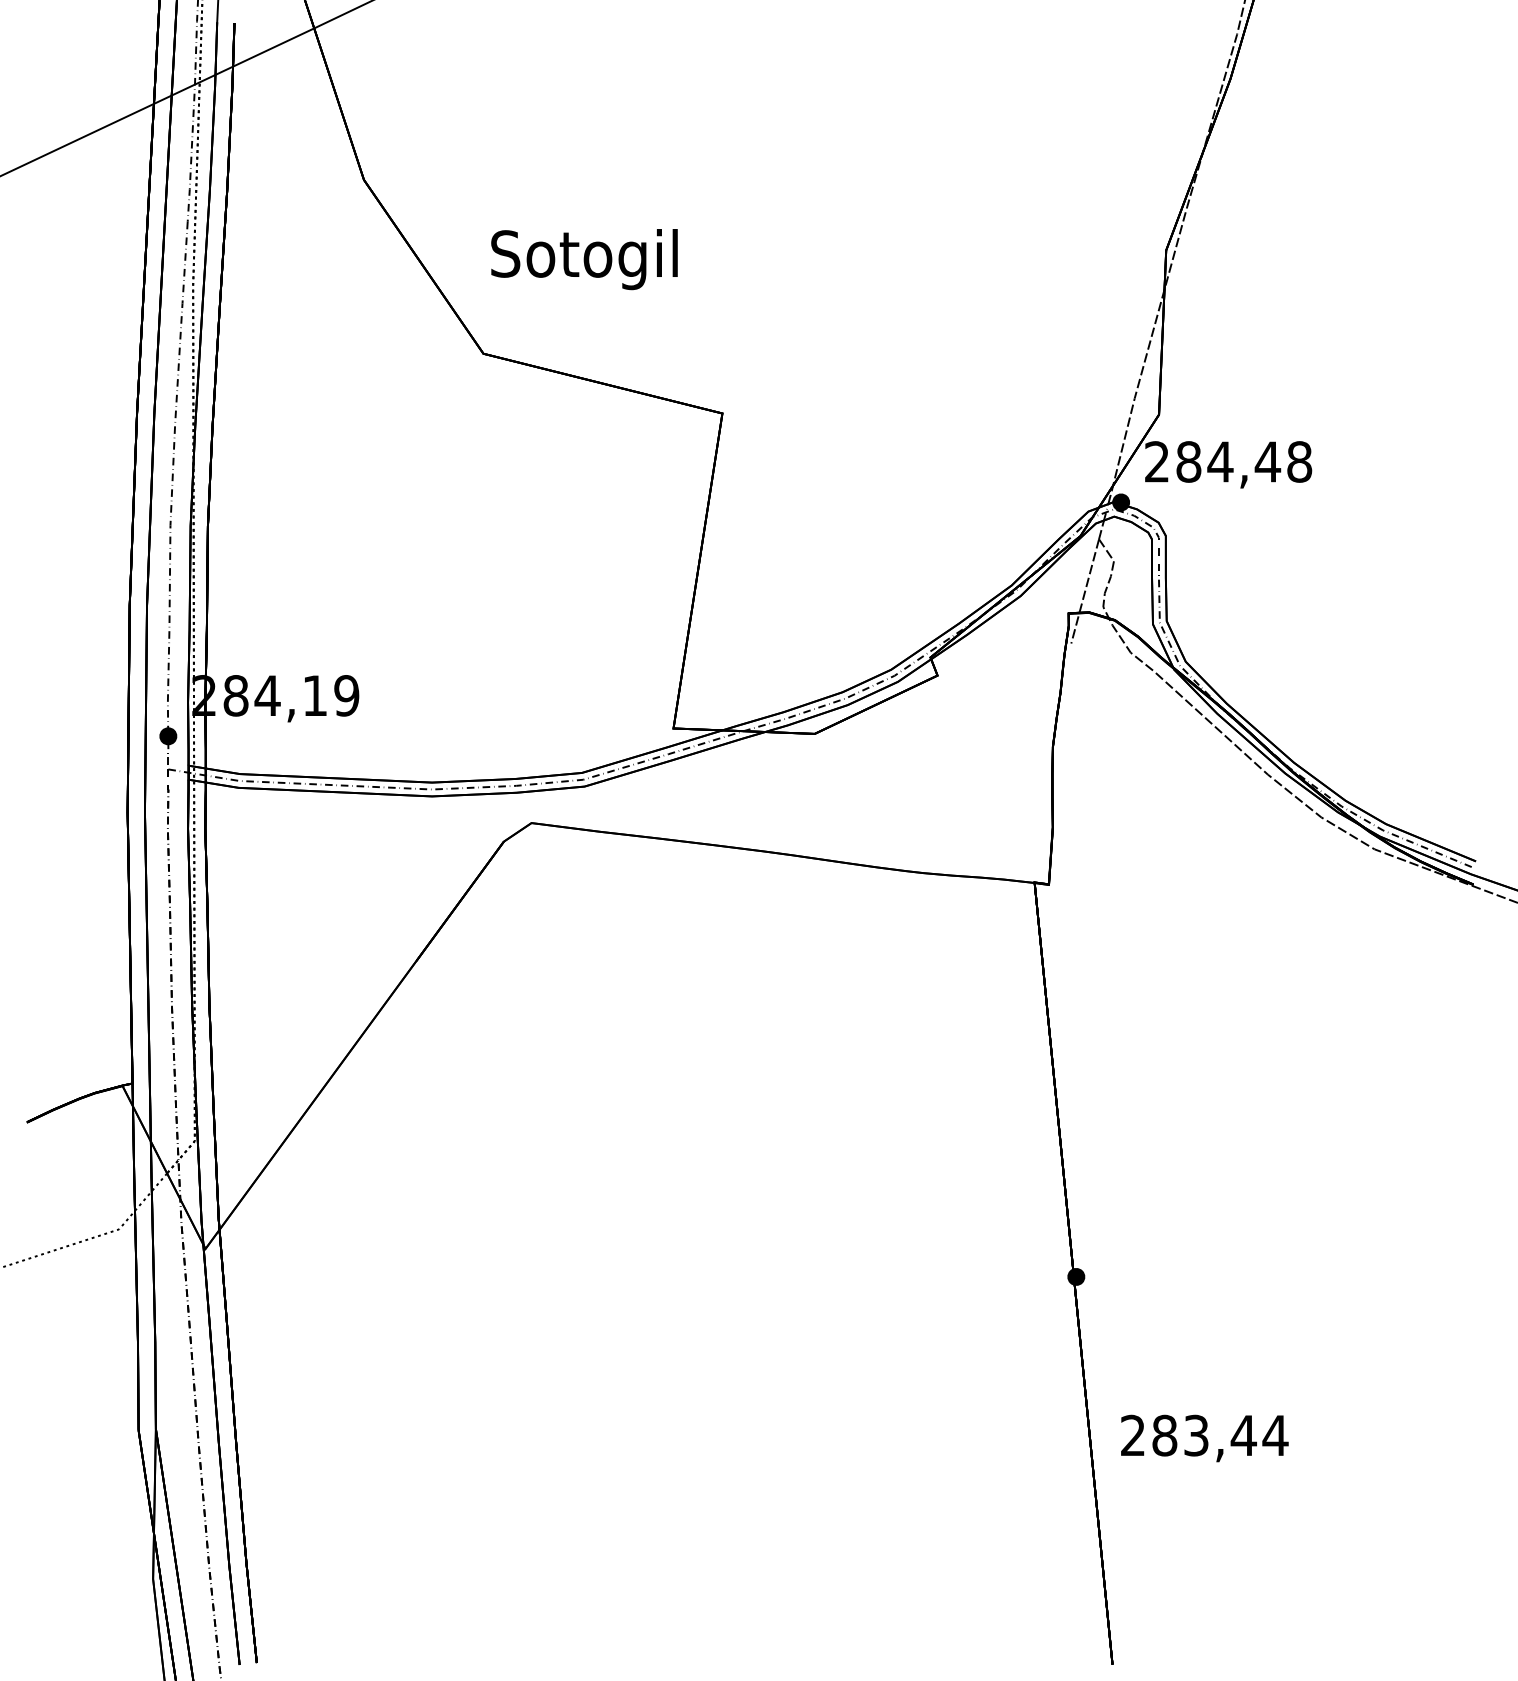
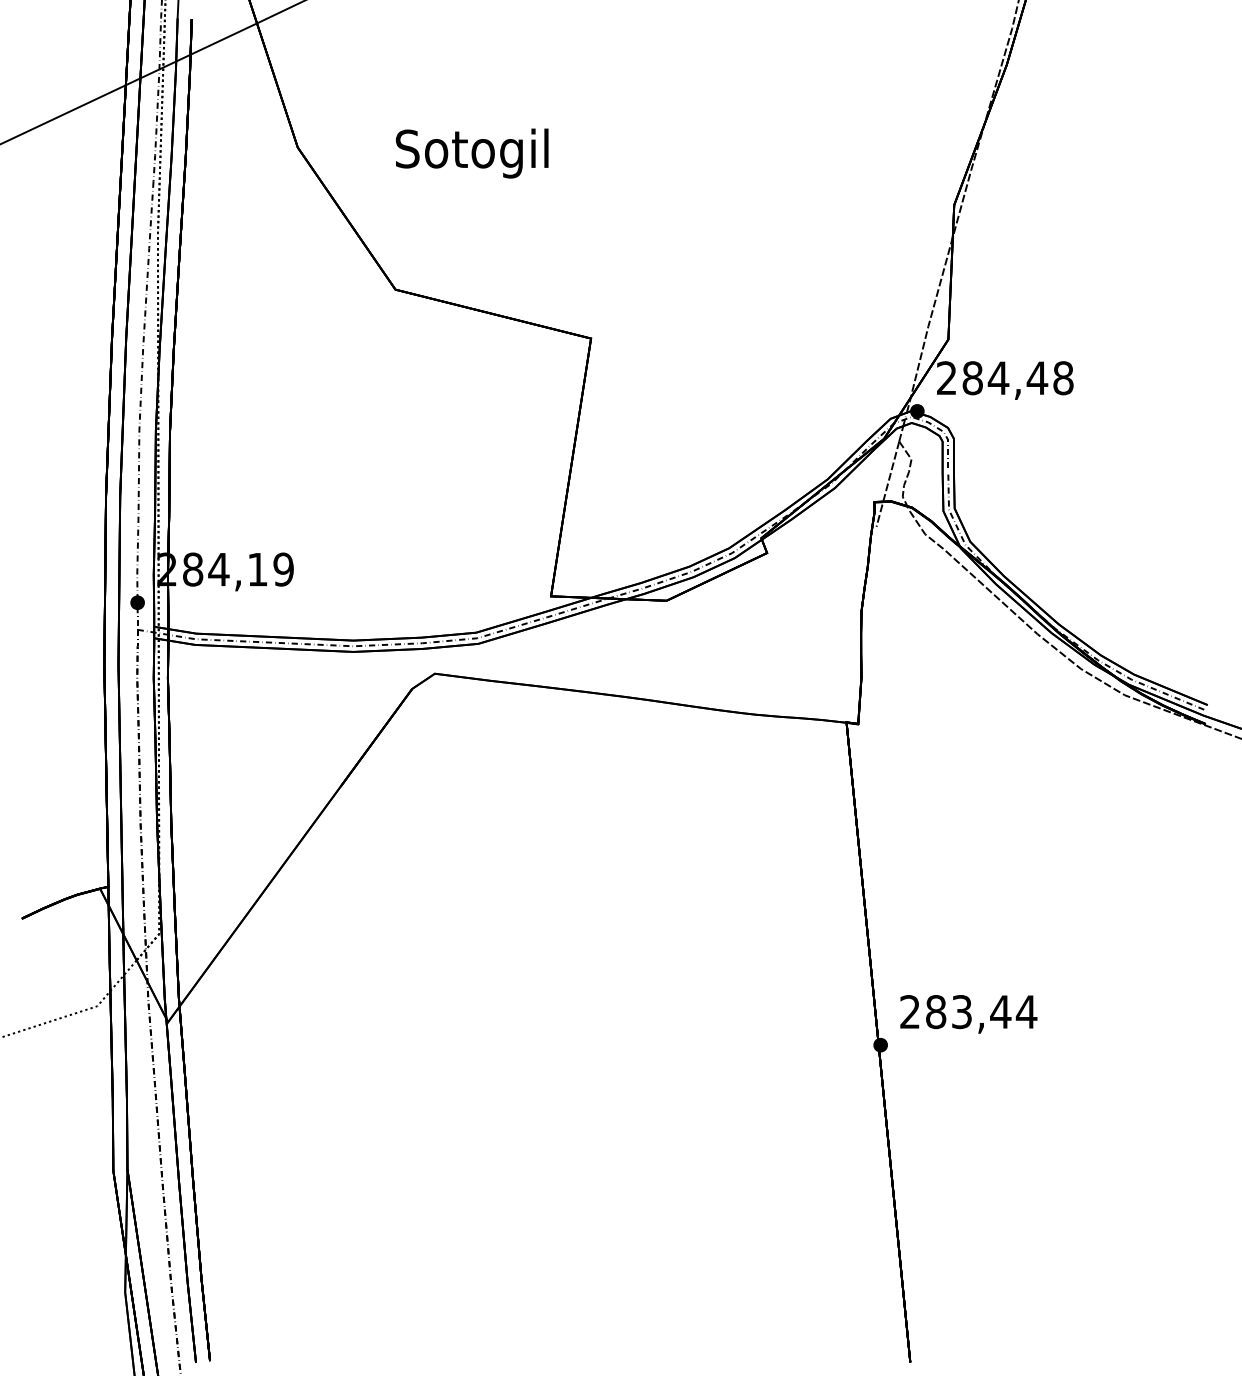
text: (583, 259) -> (471, 153), moved
text: (1204, 1438) -> (968, 1014), moved

